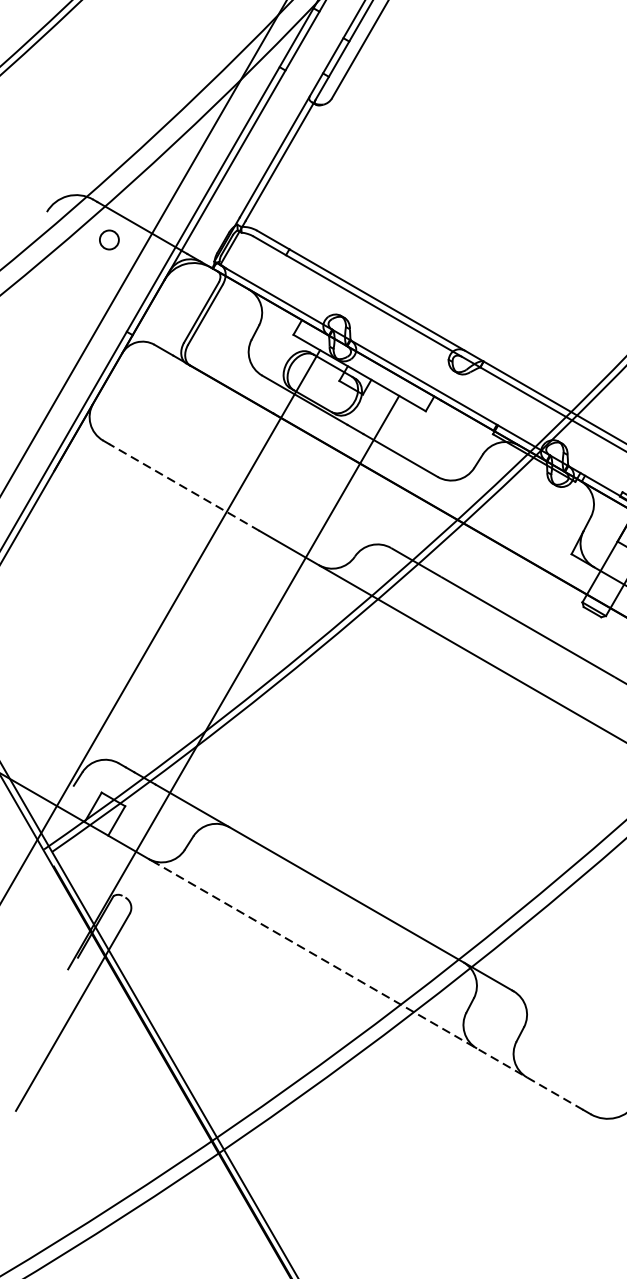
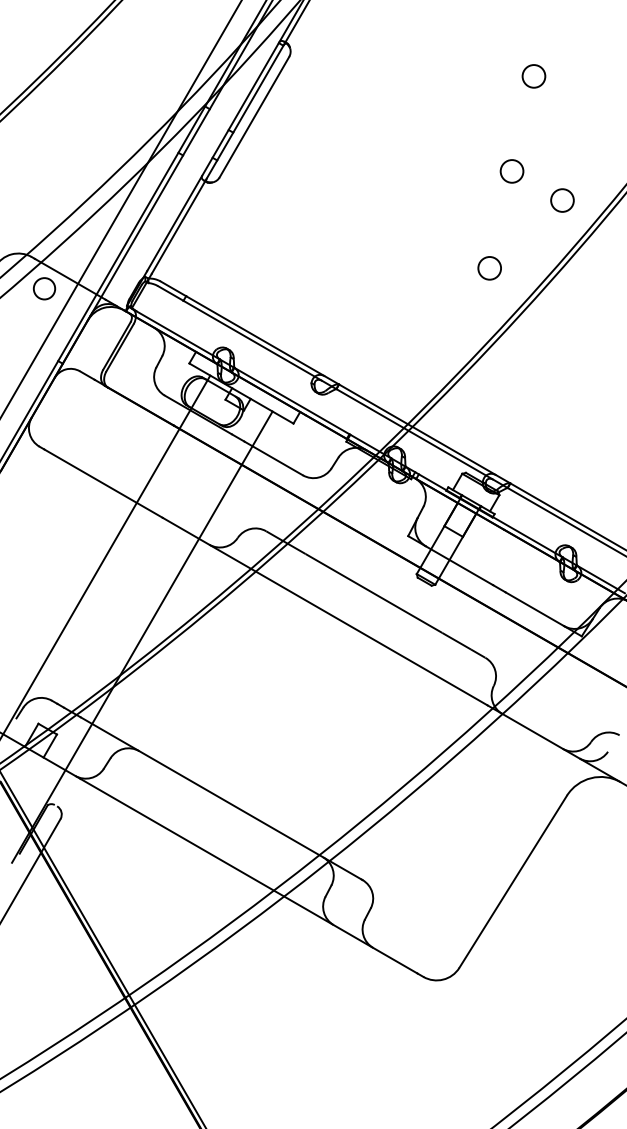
circle: (109, 239) -> (44, 288), size x1.43
line: (184, 487) -> (103, 483), dashed -> solid
line: (368, 985) -> (248, 875), dashed -> solid

